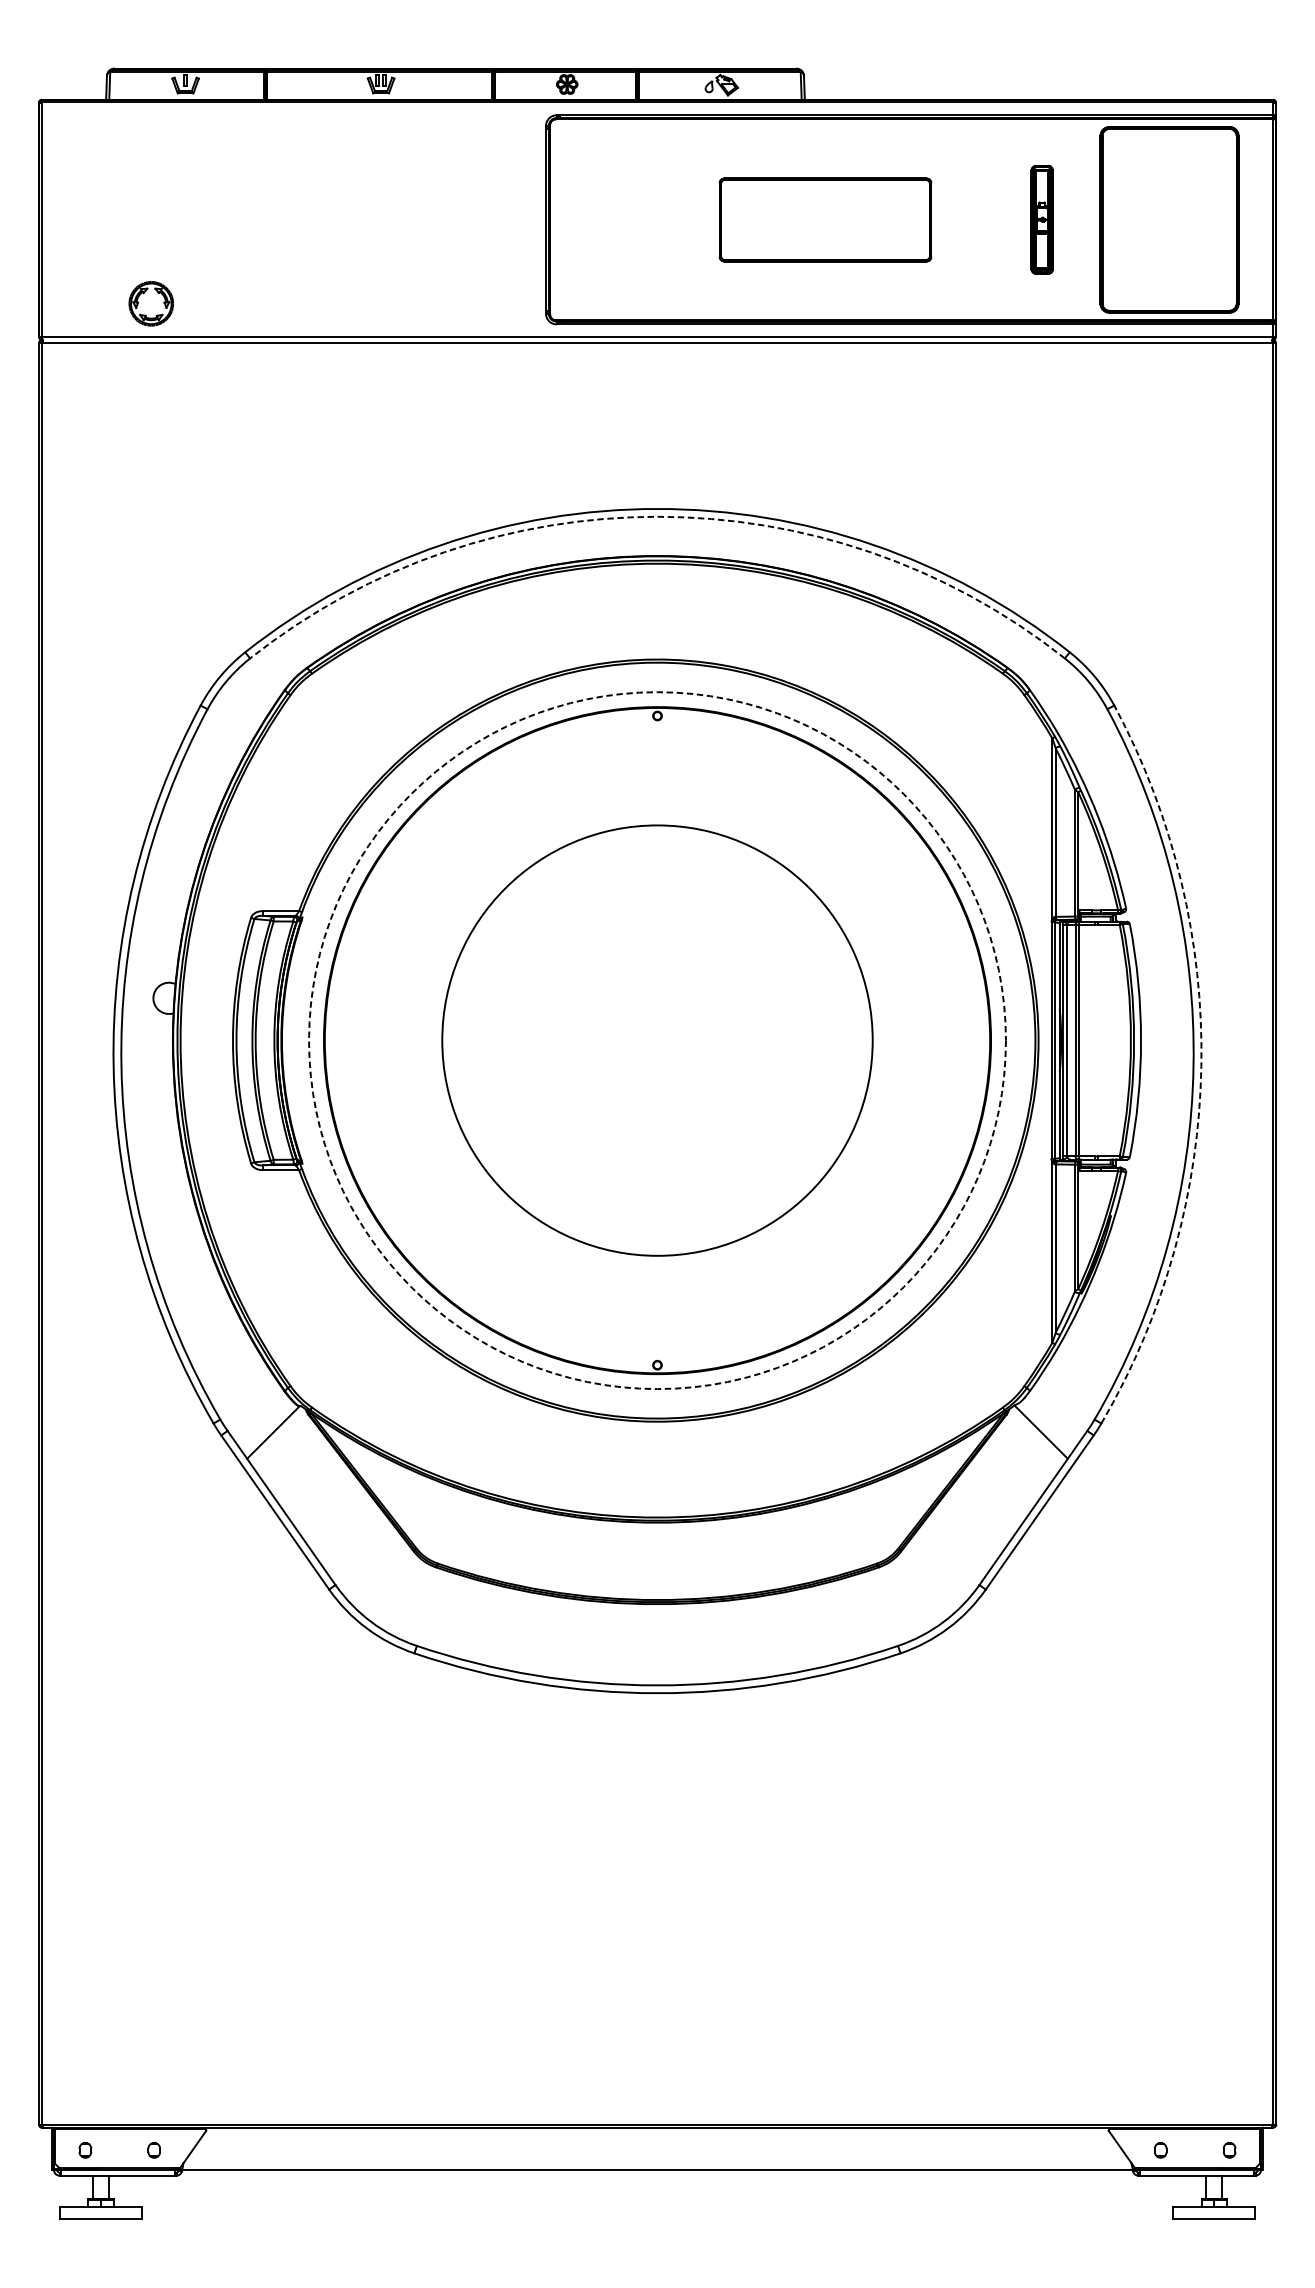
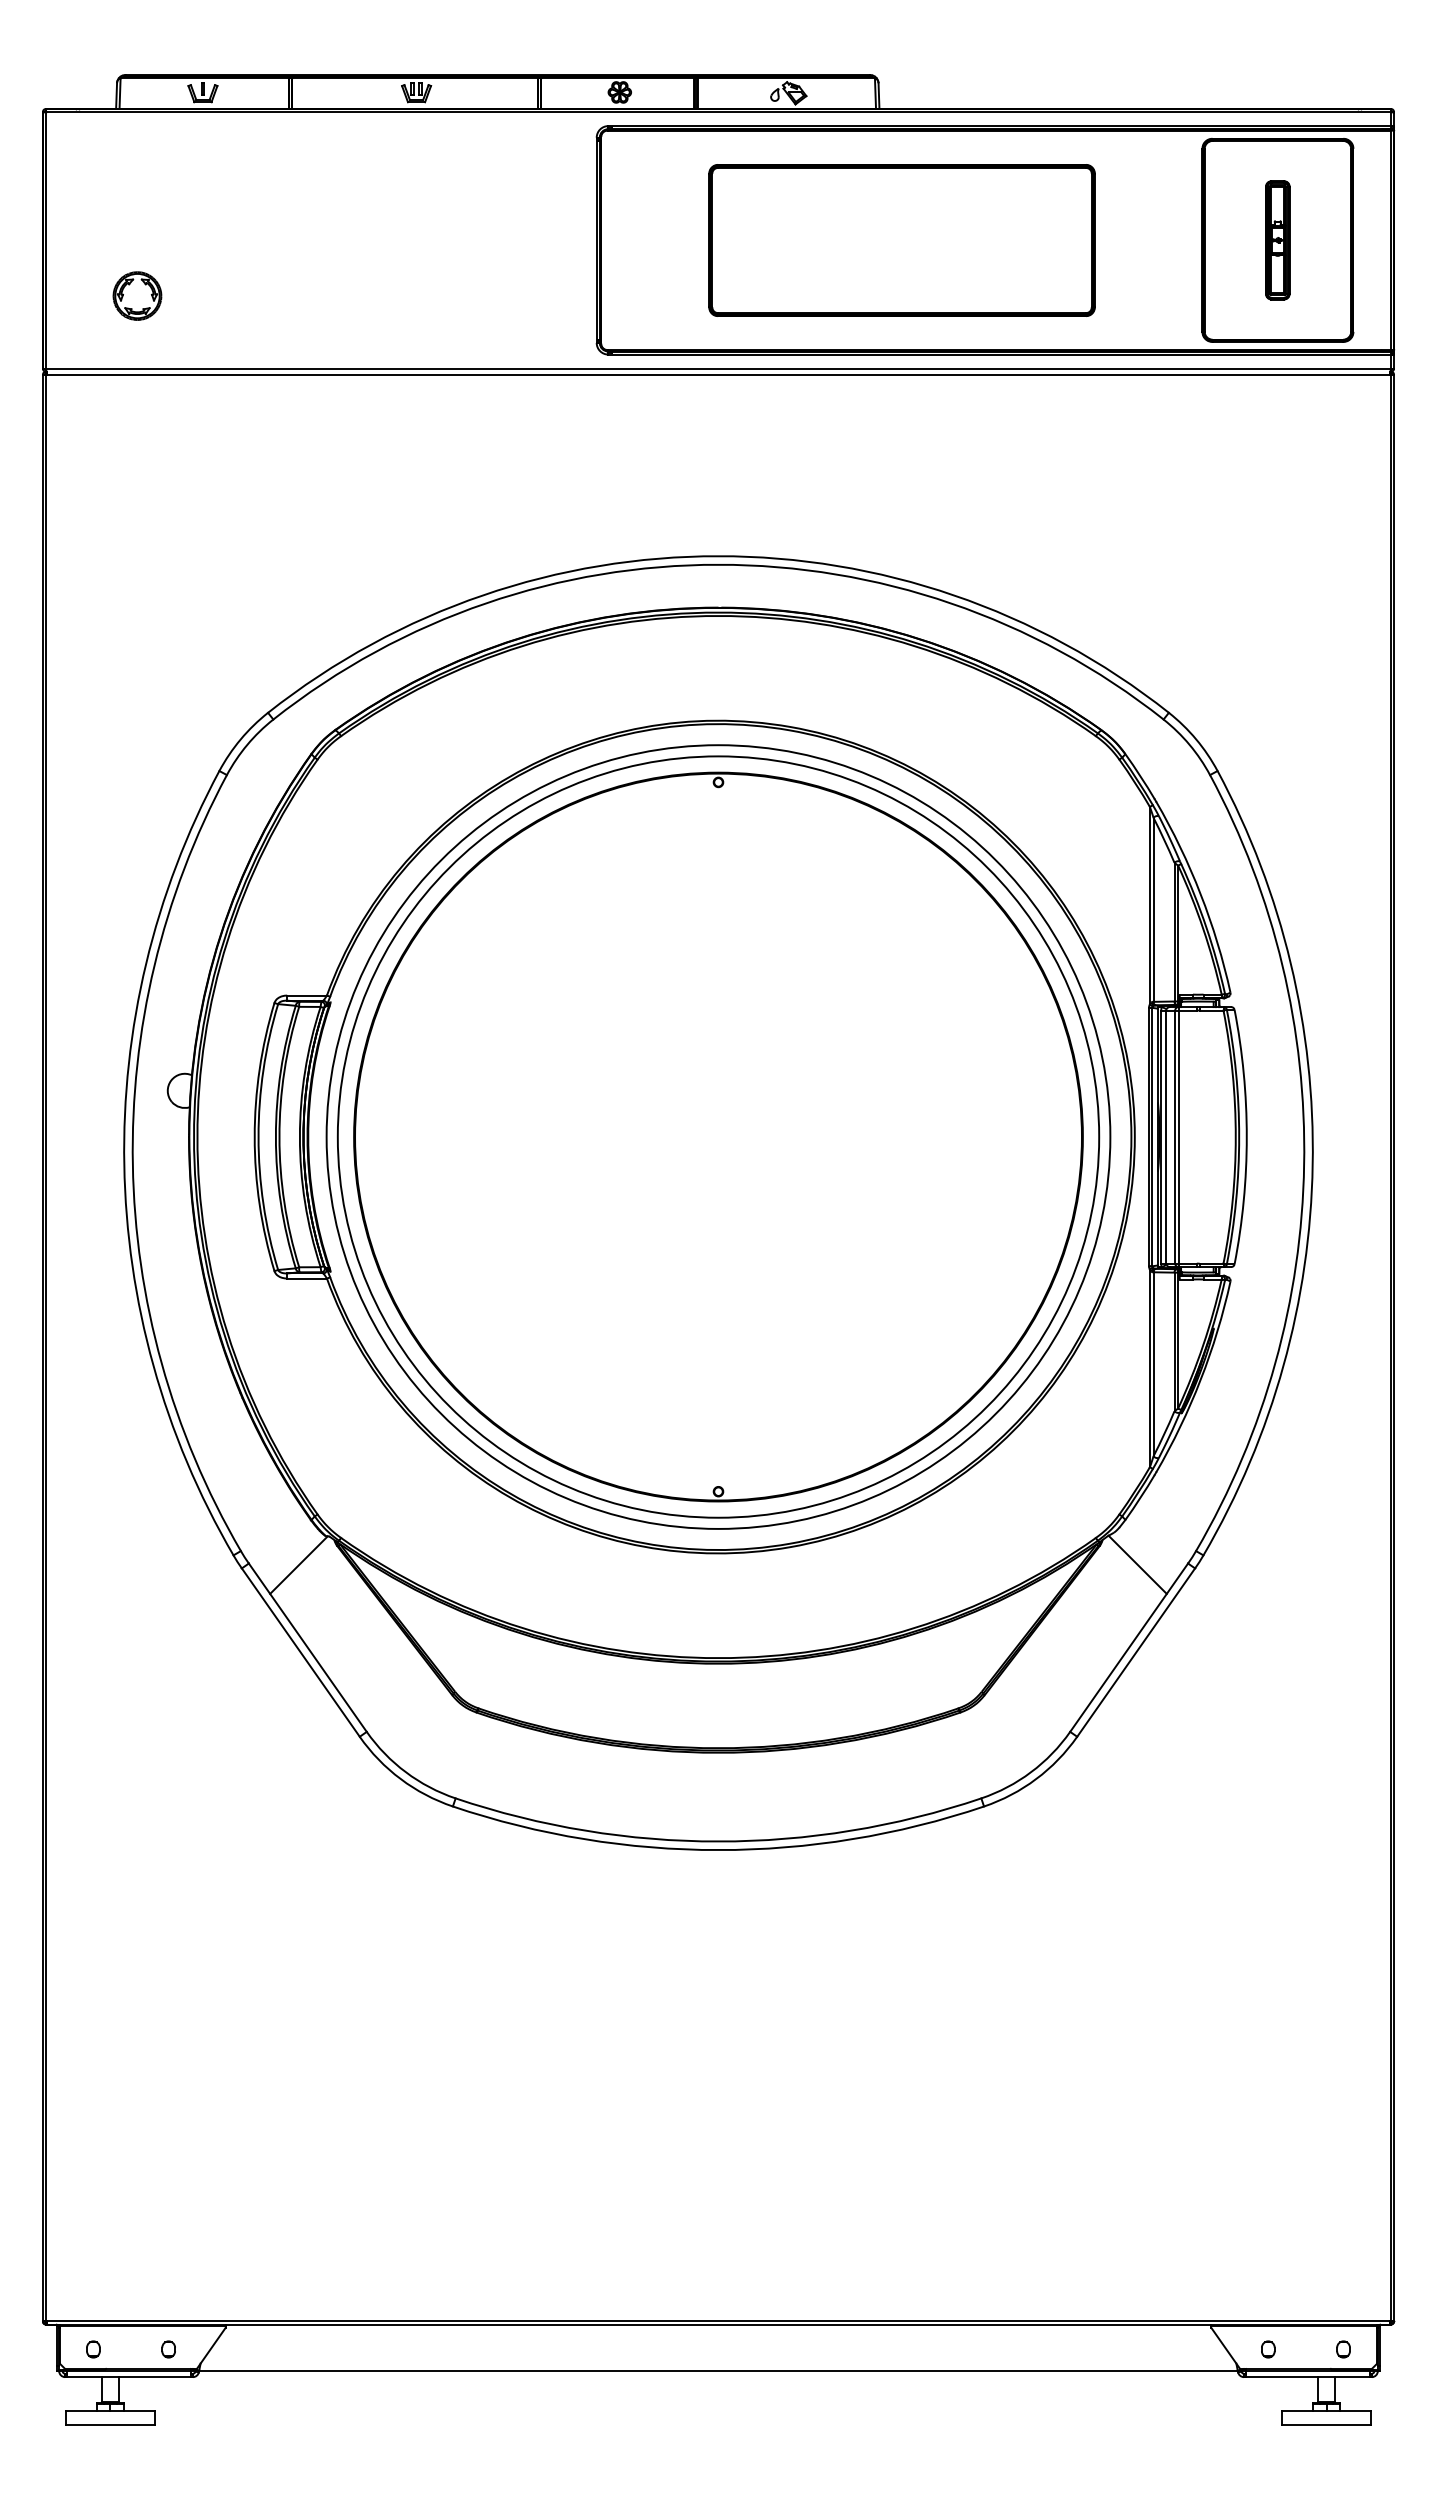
part: (824, 220) -> (901, 240), size x1.67
part: (1041, 220) -> (1277, 240), moved
part: (151, 303) -> (137, 295), moved
arc: (657, 516) -> (718, 564), dashed -> solid
circle: (657, 1040) -> (718, 1136), dashed -> solid
circle: (657, 1040) -> (718, 1136), size x1.67
arc: (1201, 1066) -> (1312, 1165), dashed -> solid

